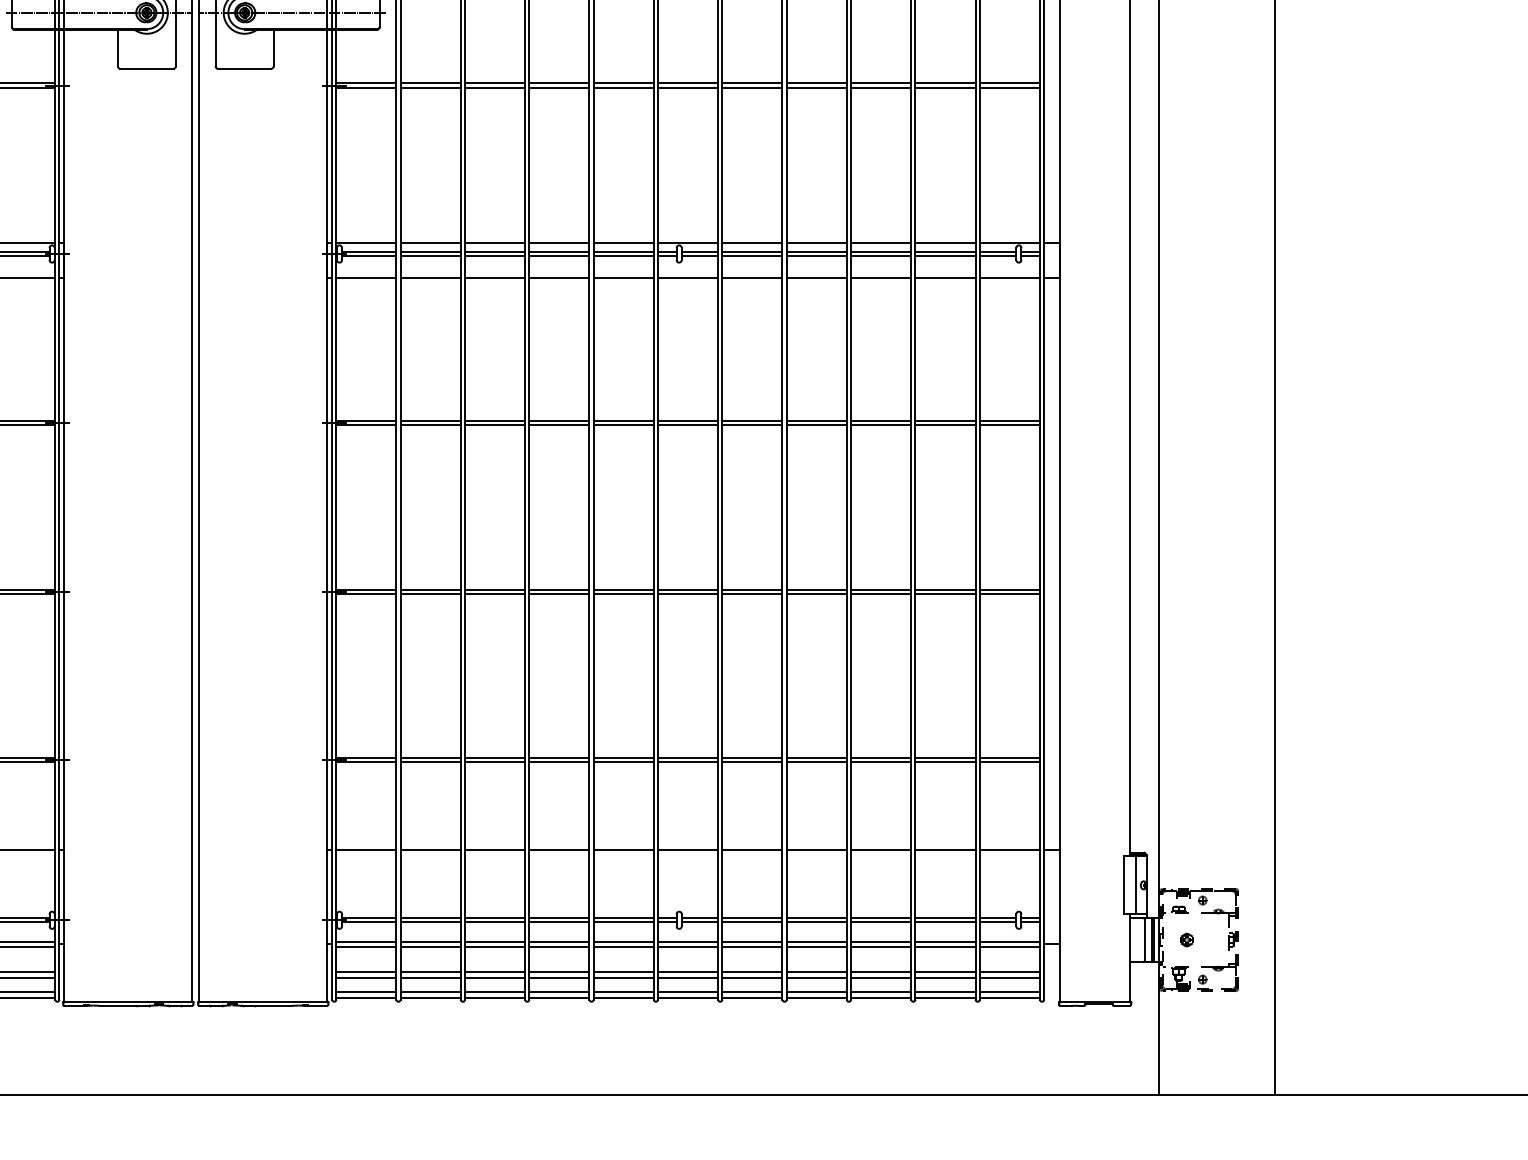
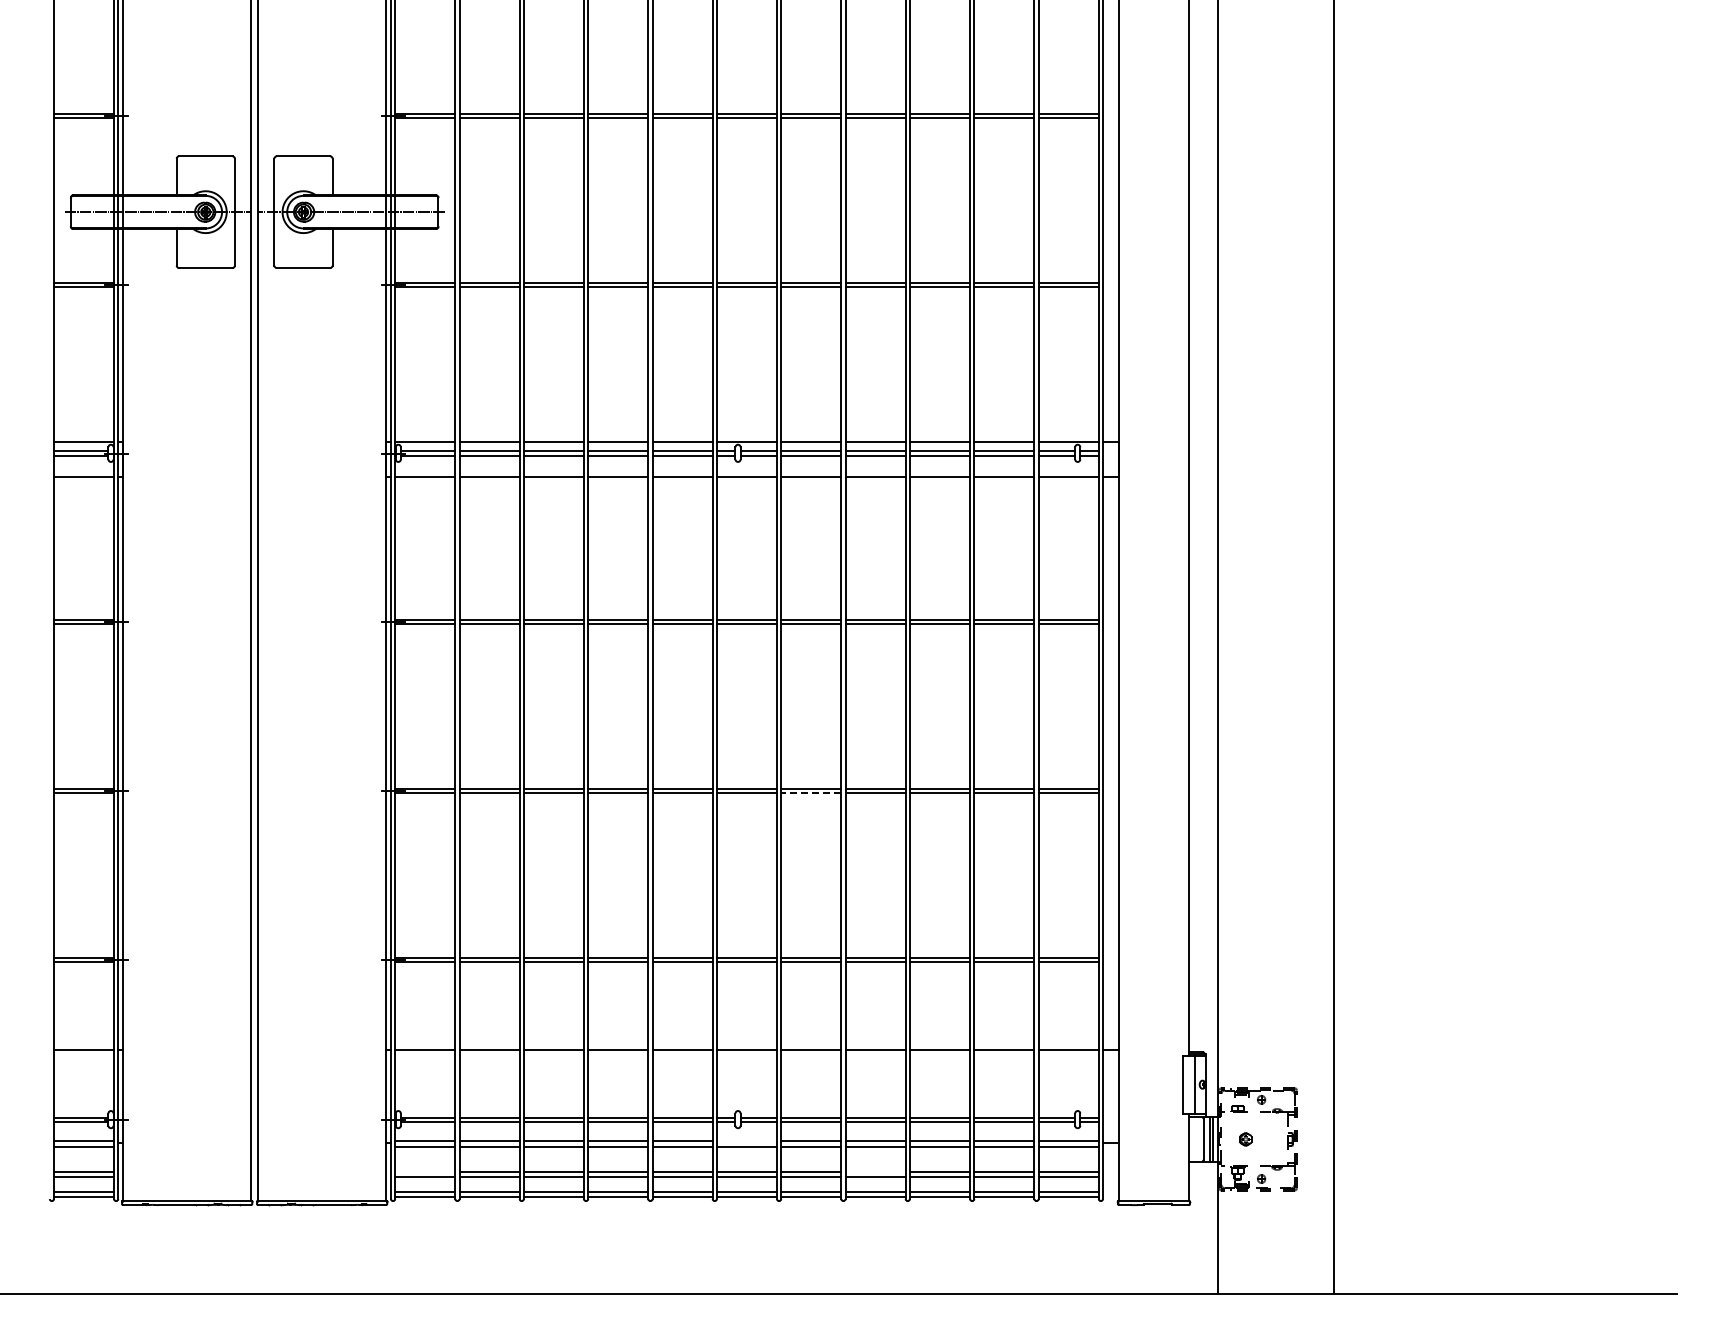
line: (751, 594) -> (810, 793), solid -> dashed
line: (687, 942) -> (746, 1141), removed
line: (366, 972) -> (425, 1171), removed
line: (816, 972) -> (875, 1171), removed

